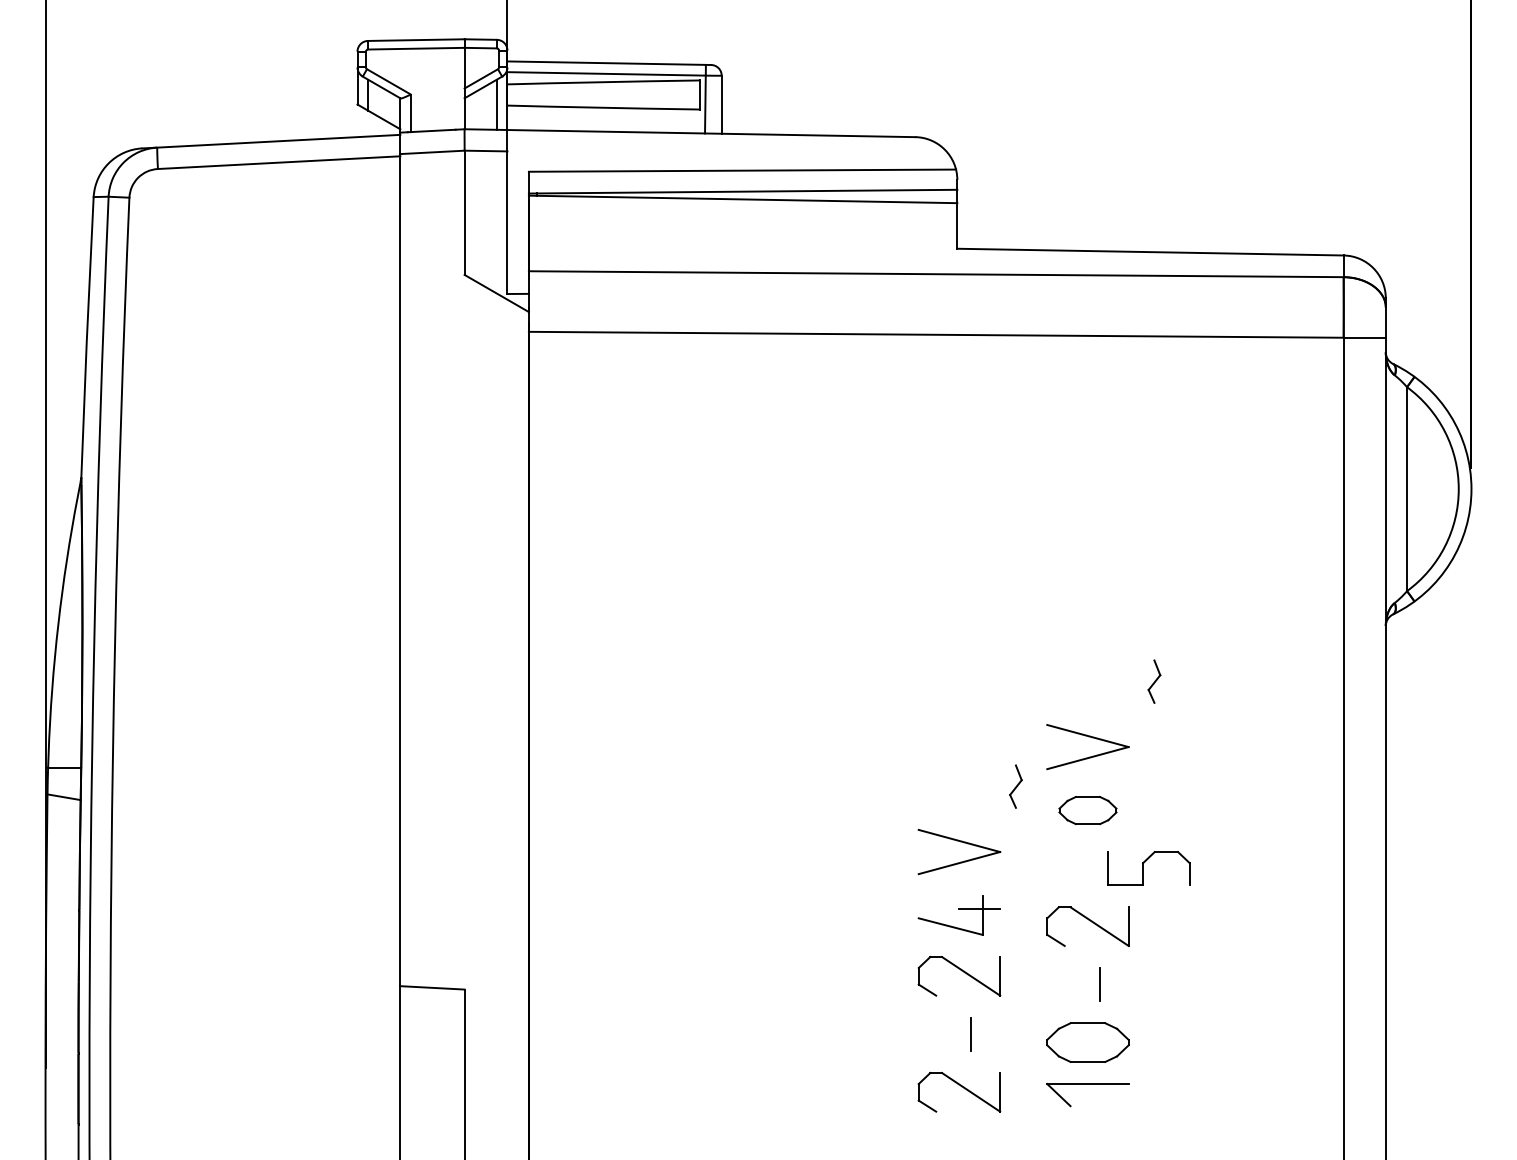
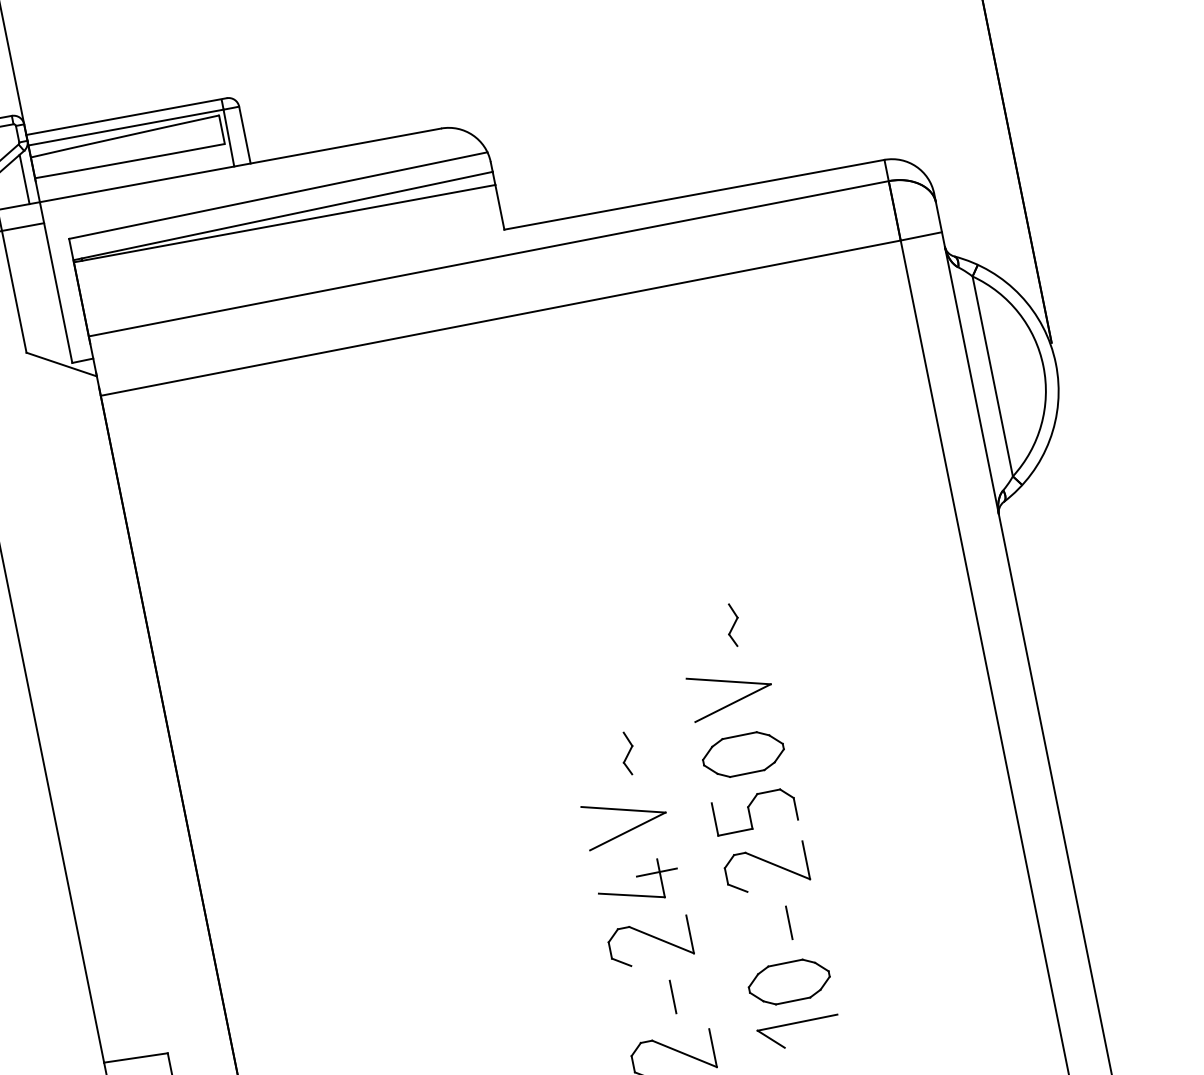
part: (1154, 681) -> (733, 624), moved
part: (1015, 786) -> (627, 753), moved
part: (1087, 810) -> (743, 754), size x1.43
part: (1148, 868) -> (754, 811), moved

